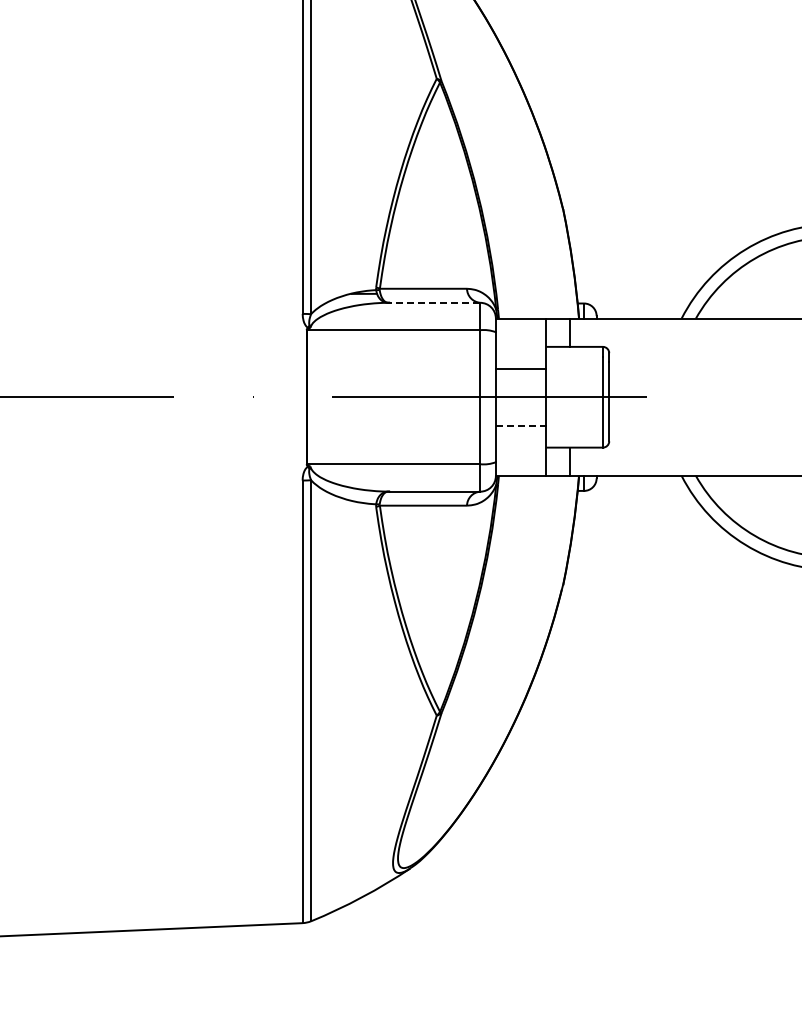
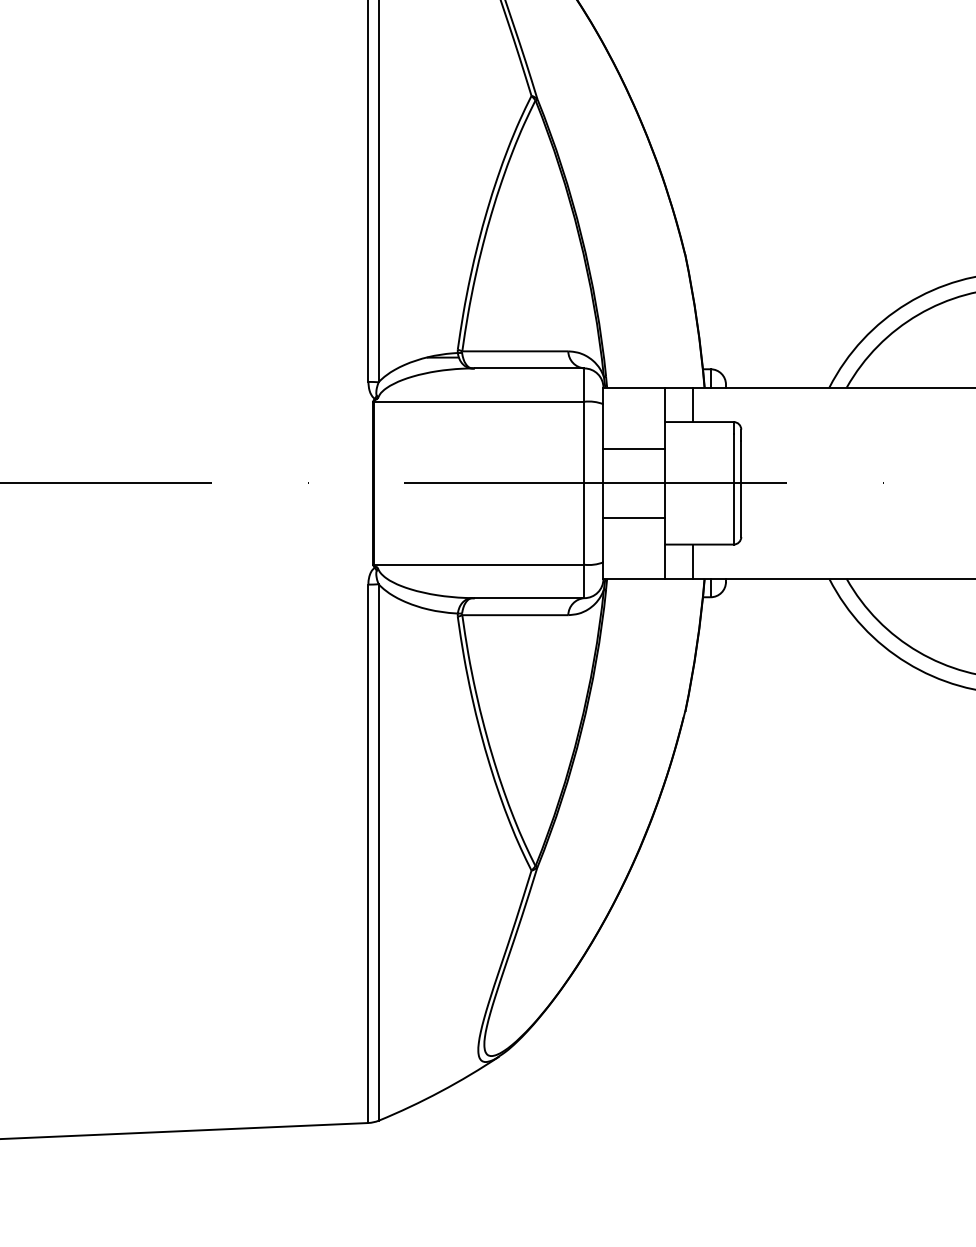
line: (434, 302) -> (528, 368), dashed -> solid
line: (521, 425) -> (634, 517), dashed -> solid

